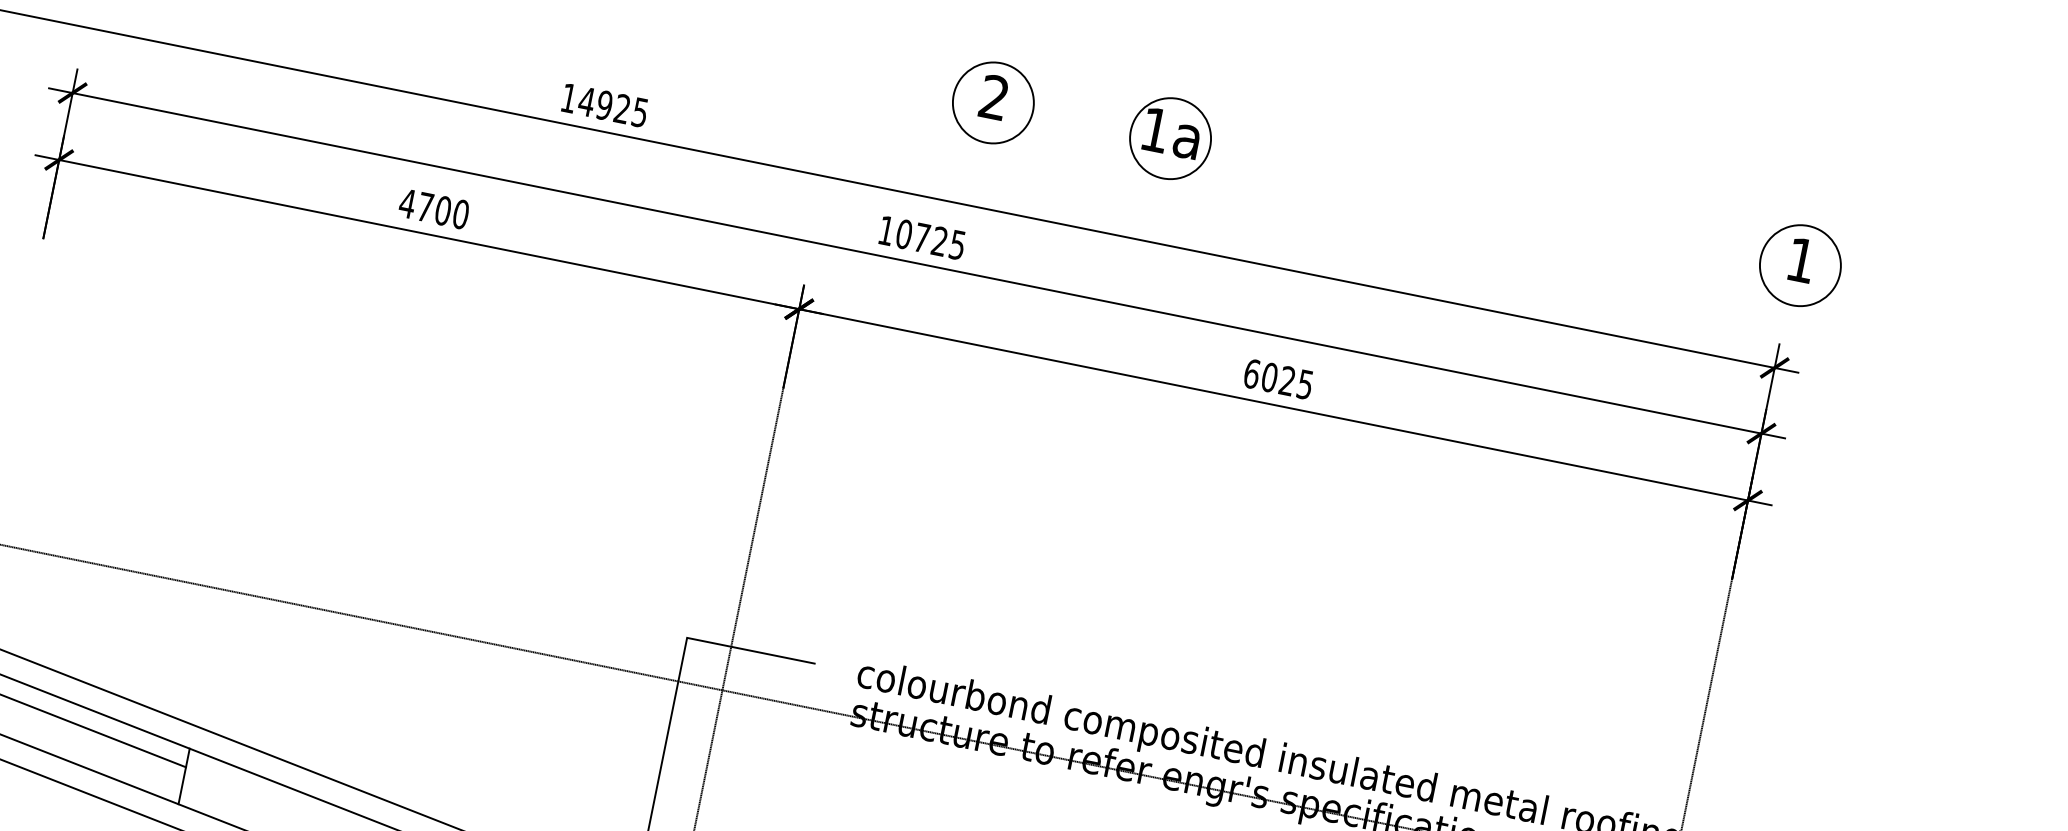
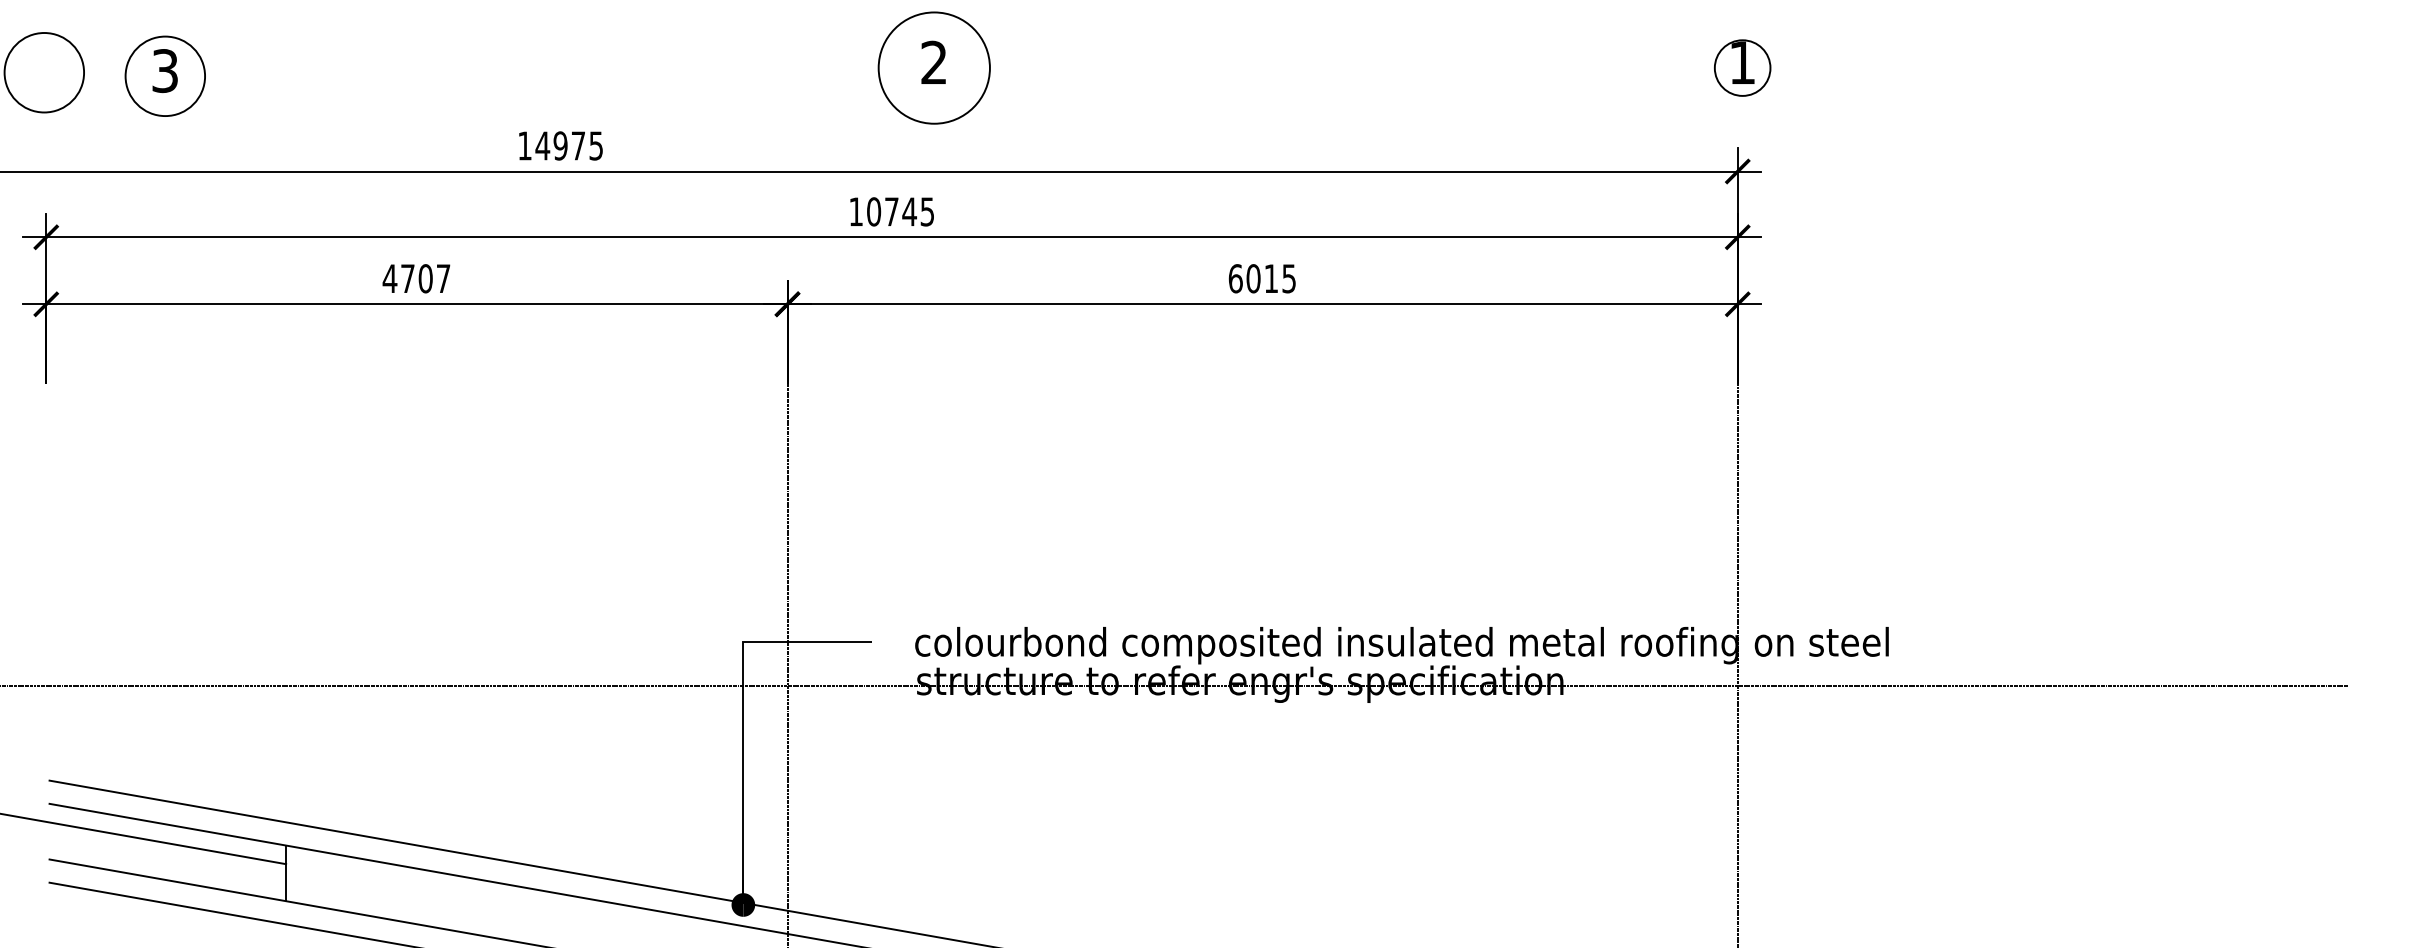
circle: (993, 102) -> (934, 67), size x1.4
text: (621, 108) -> (577, 145), 14925 -> 14975
part: (1170, 138) -> (1111, 67), removed
text: (461, 214) -> (443, 278), 4700 -> 4707
text: (939, 241) -> (909, 211), 10725 -> 10745
circle: (1800, 265) -> (1742, 67), size x0.7
text: (1286, 380) -> (1270, 278), 6025 -> 6015

